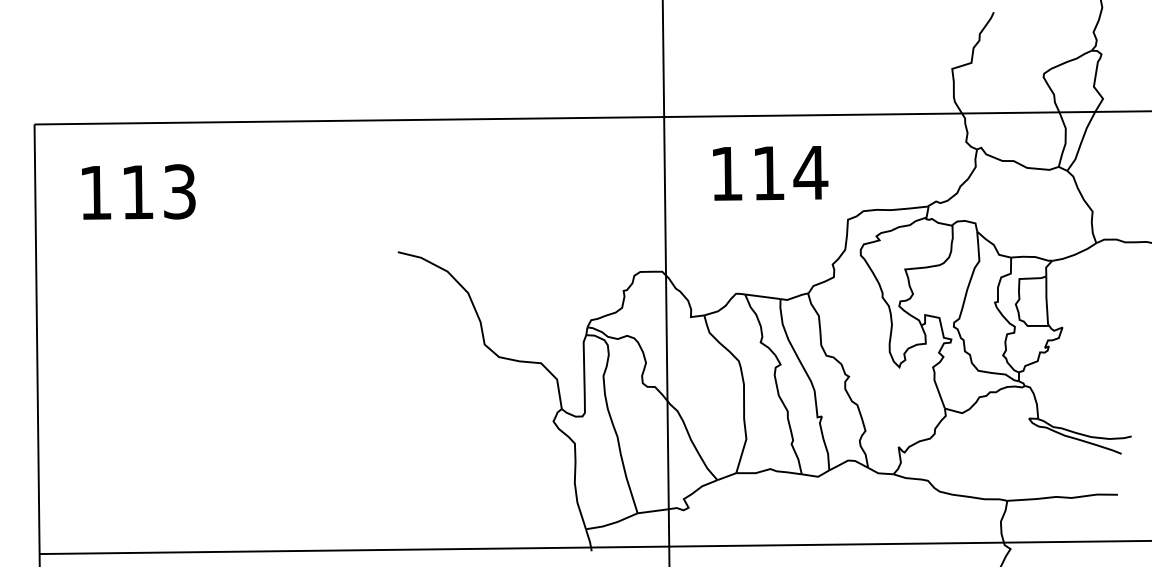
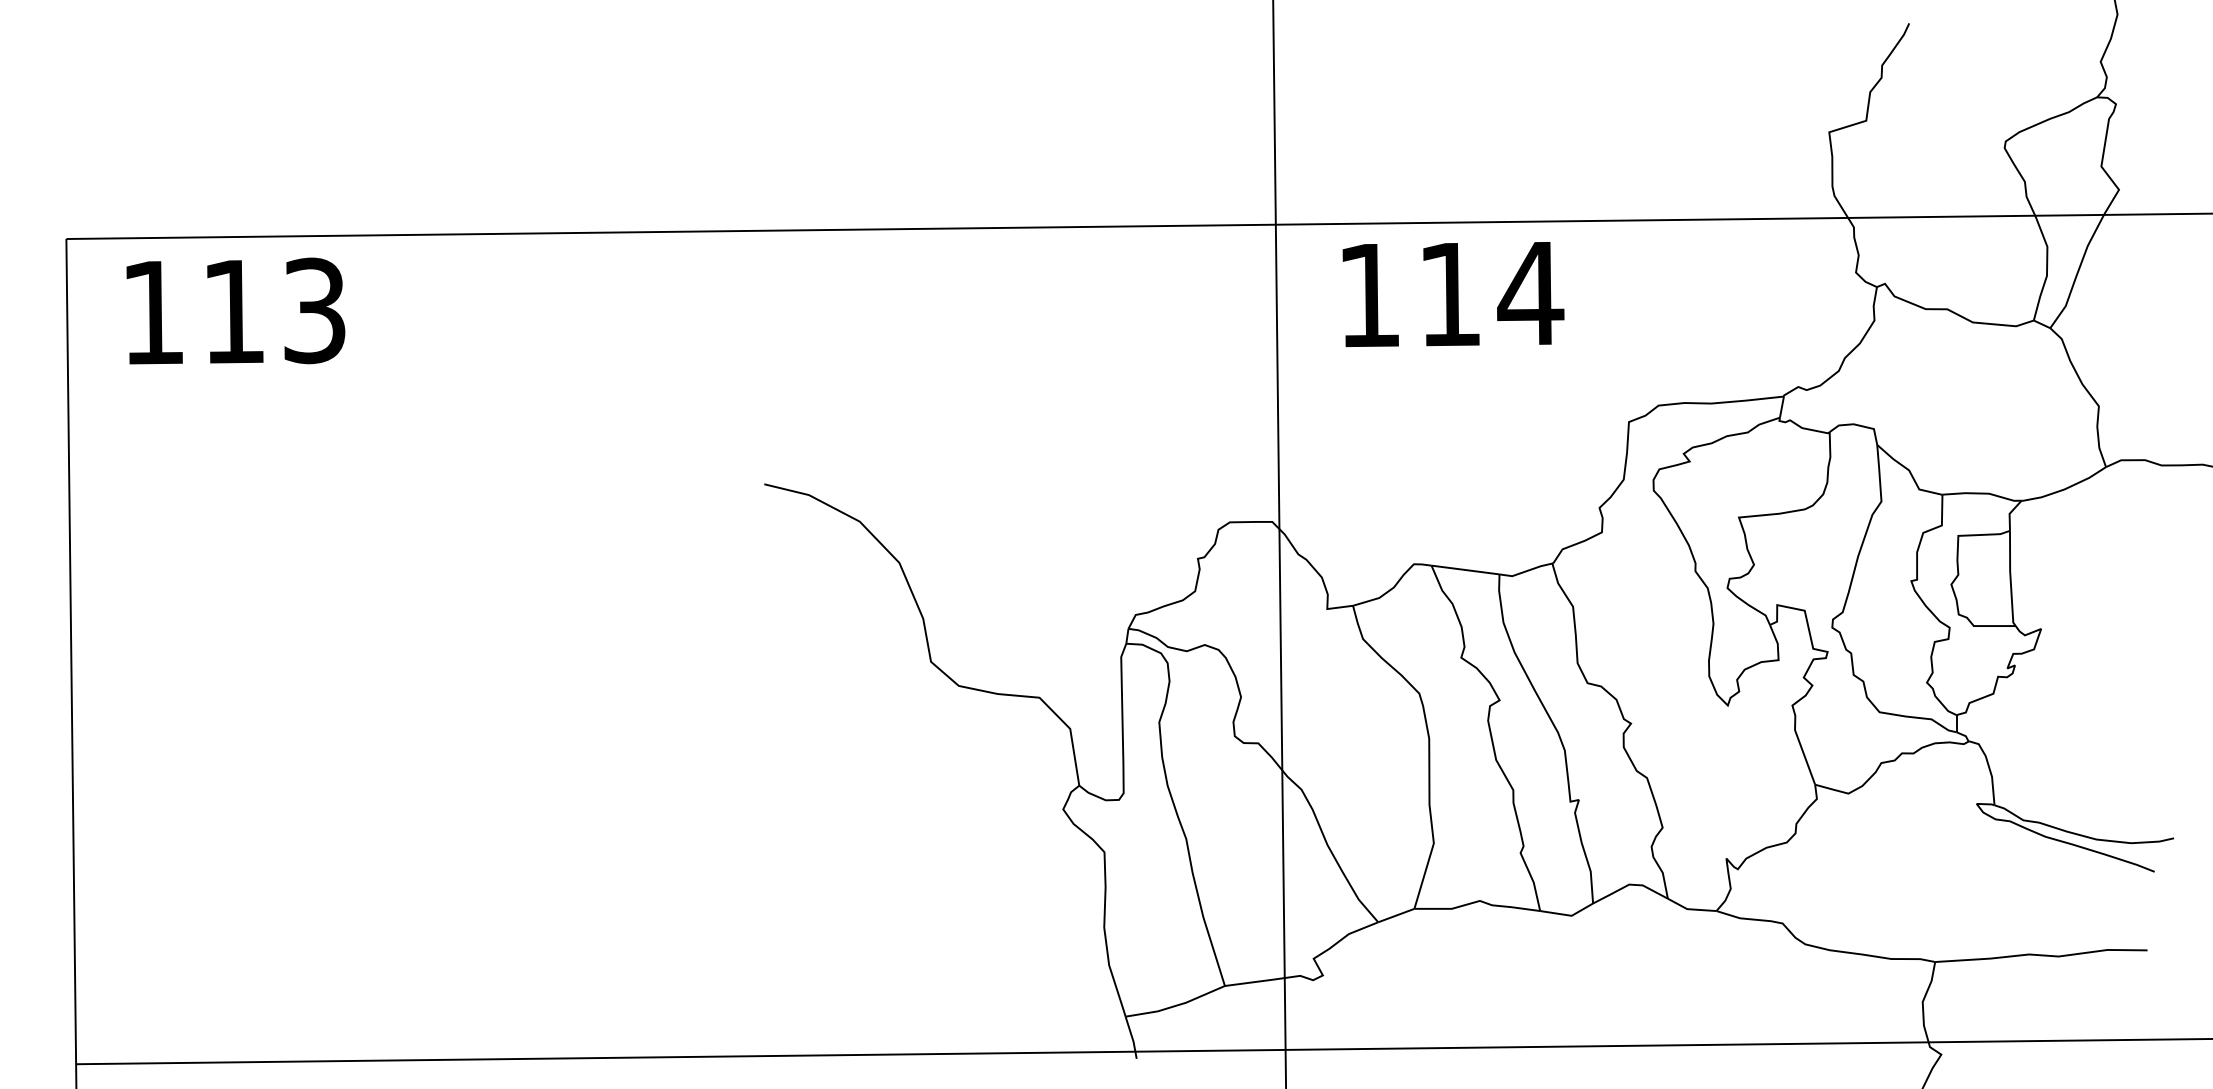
text: (770, 173) -> (1453, 294), moved
text: (138, 191) -> (235, 310), moved

